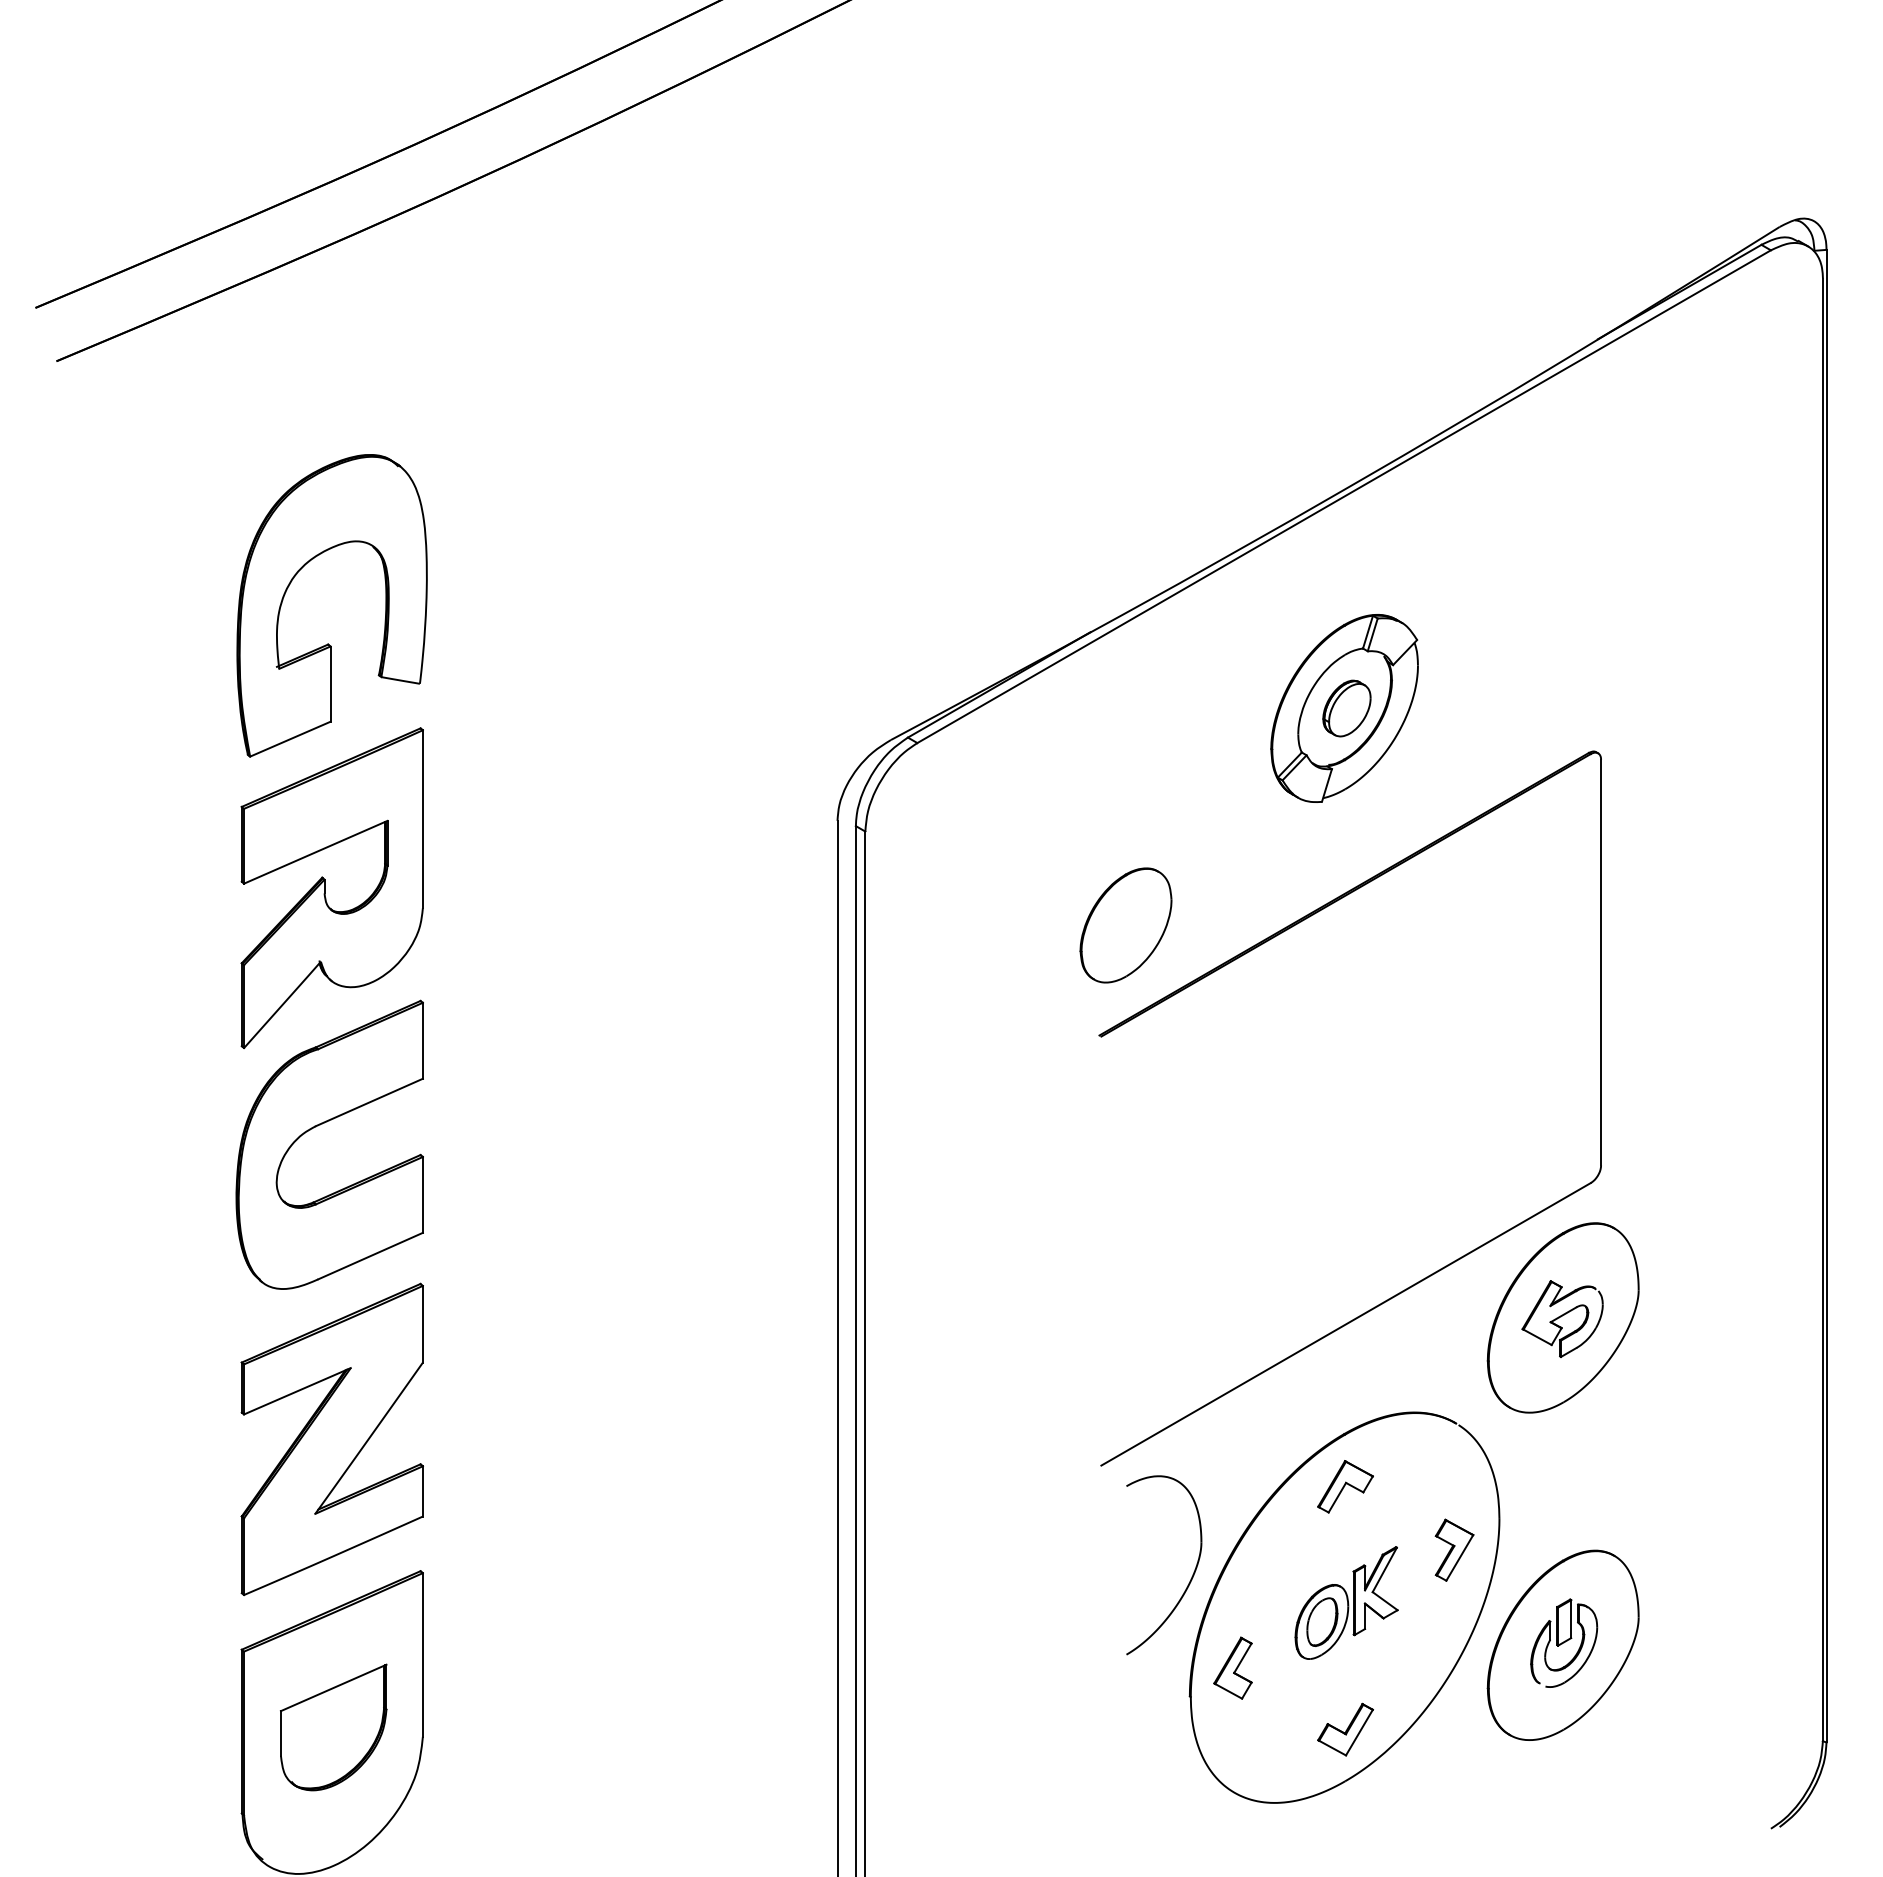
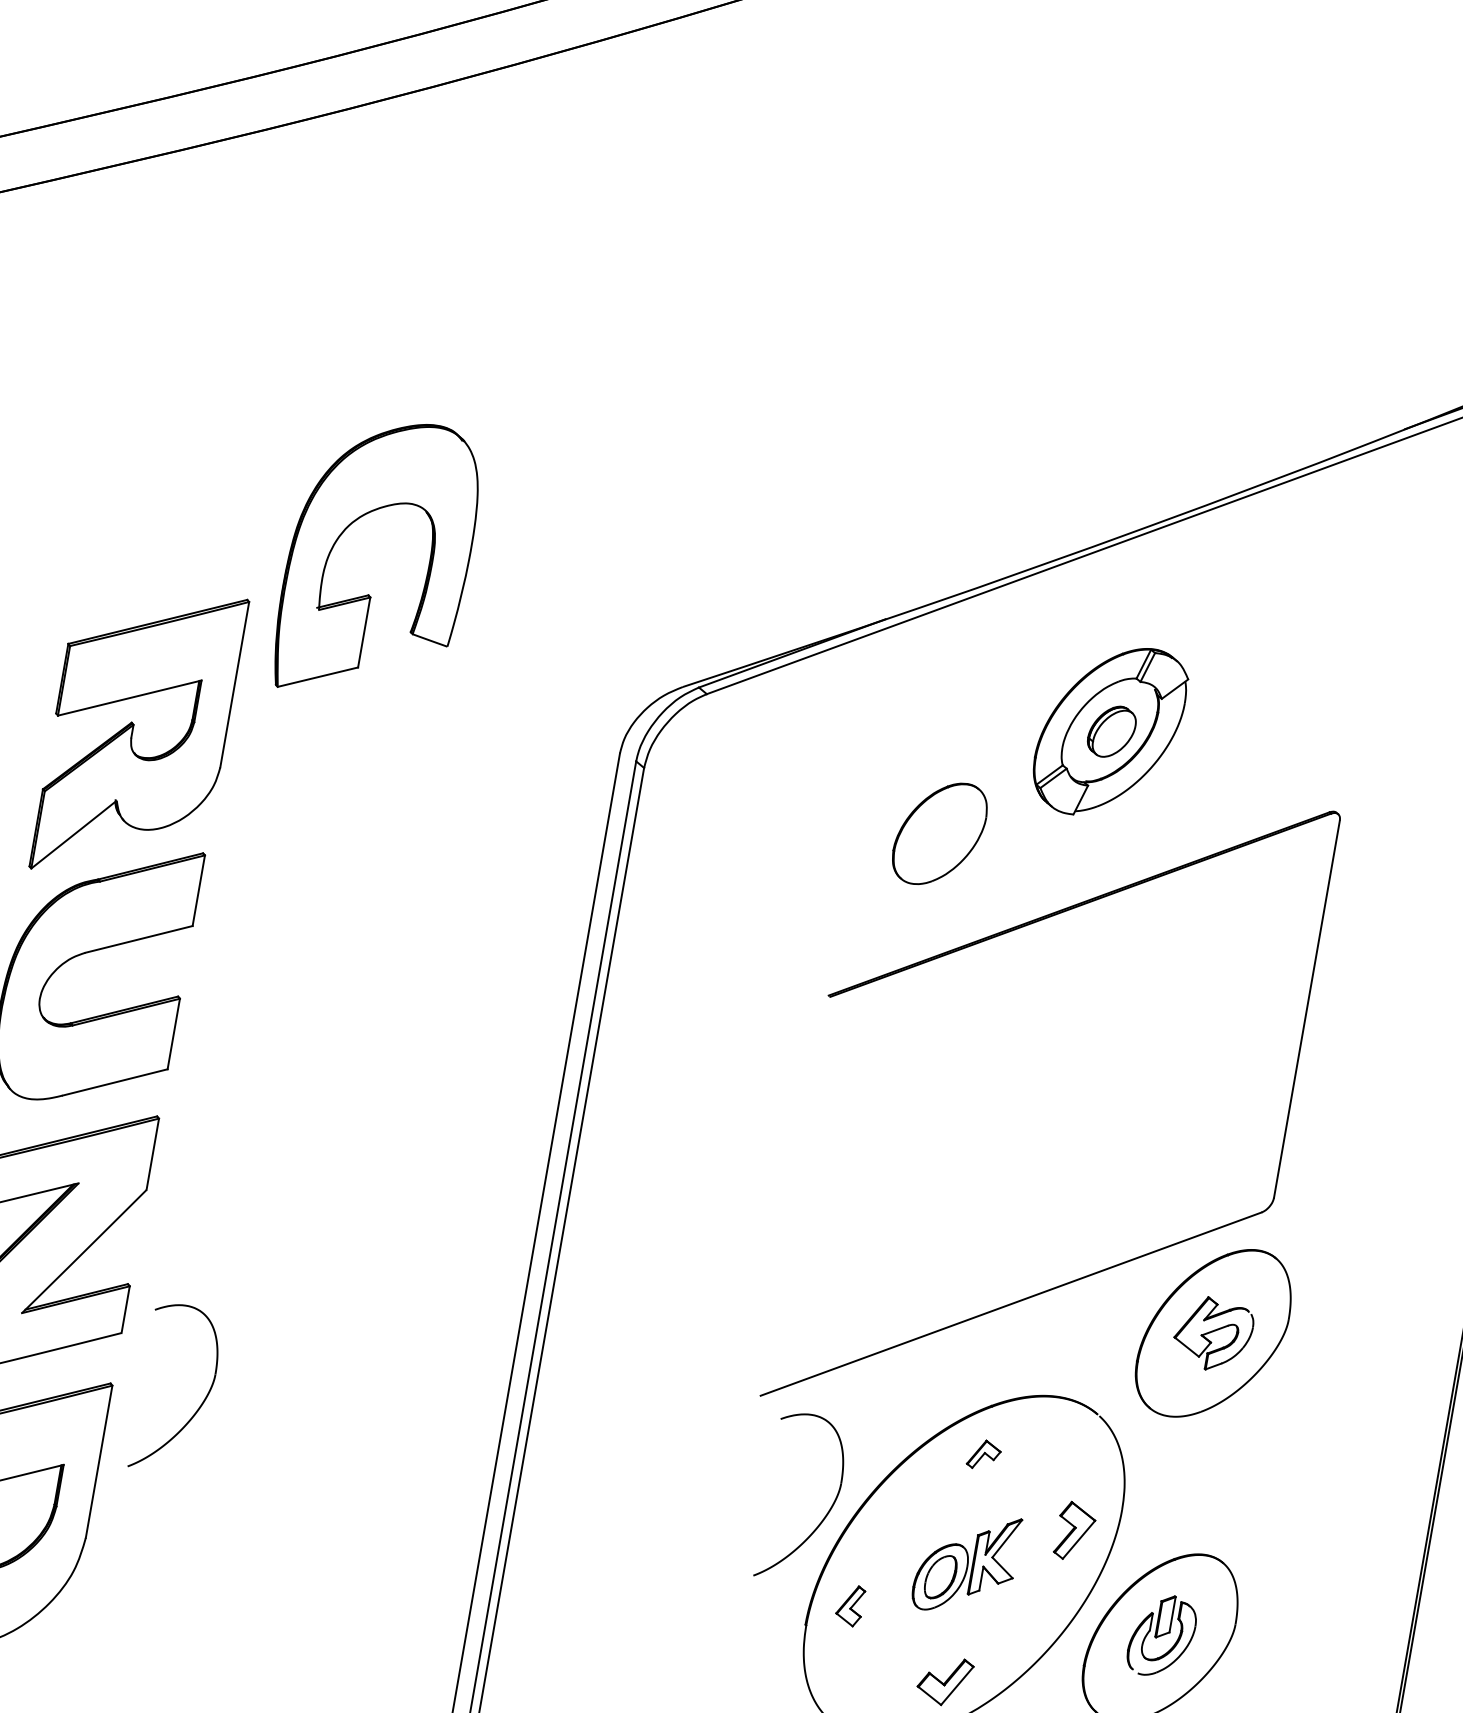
part: (328, 643) -> (368, 594), moved
part: (1125, 925) -> (939, 833), moved
part: (1345, 1486) -> (984, 1454), size x0.6
part: (518, 1576) -> (200, 1404), added
part: (1232, 1667) -> (849, 1604), size x0.7

